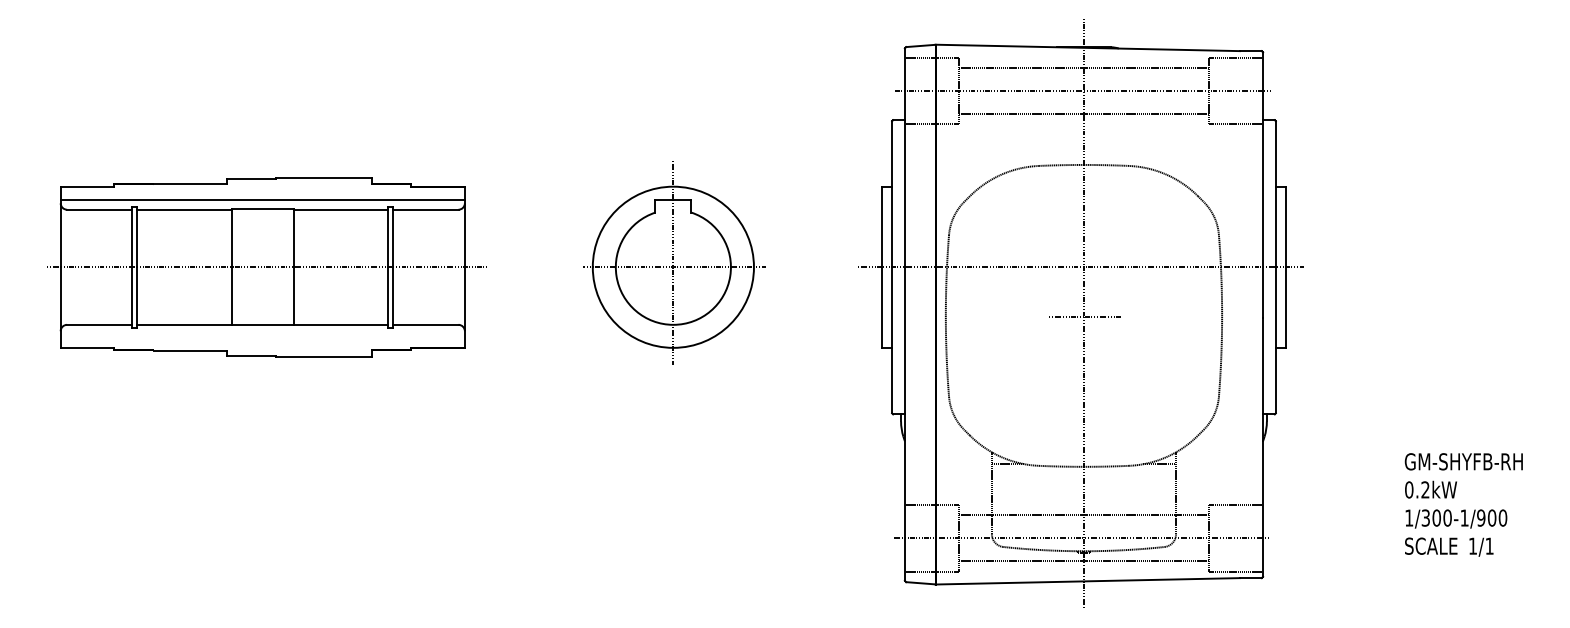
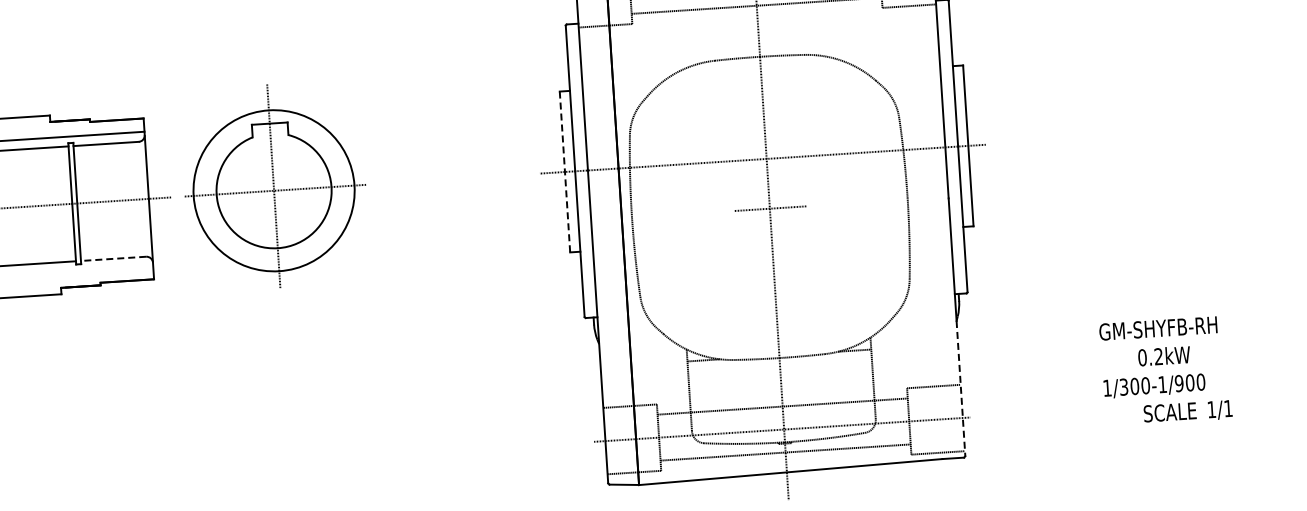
part: (674, 262) -> (274, 185), moved
line: (881, 267) -> (564, 172), solid -> dashed
line: (425, 324) -> (113, 258), solid -> dashed
text: (1430, 489) -> (1163, 355), moved
line: (1263, 509) -> (961, 389), solid -> dashed
text: (1449, 546) -> (1188, 411), moved

